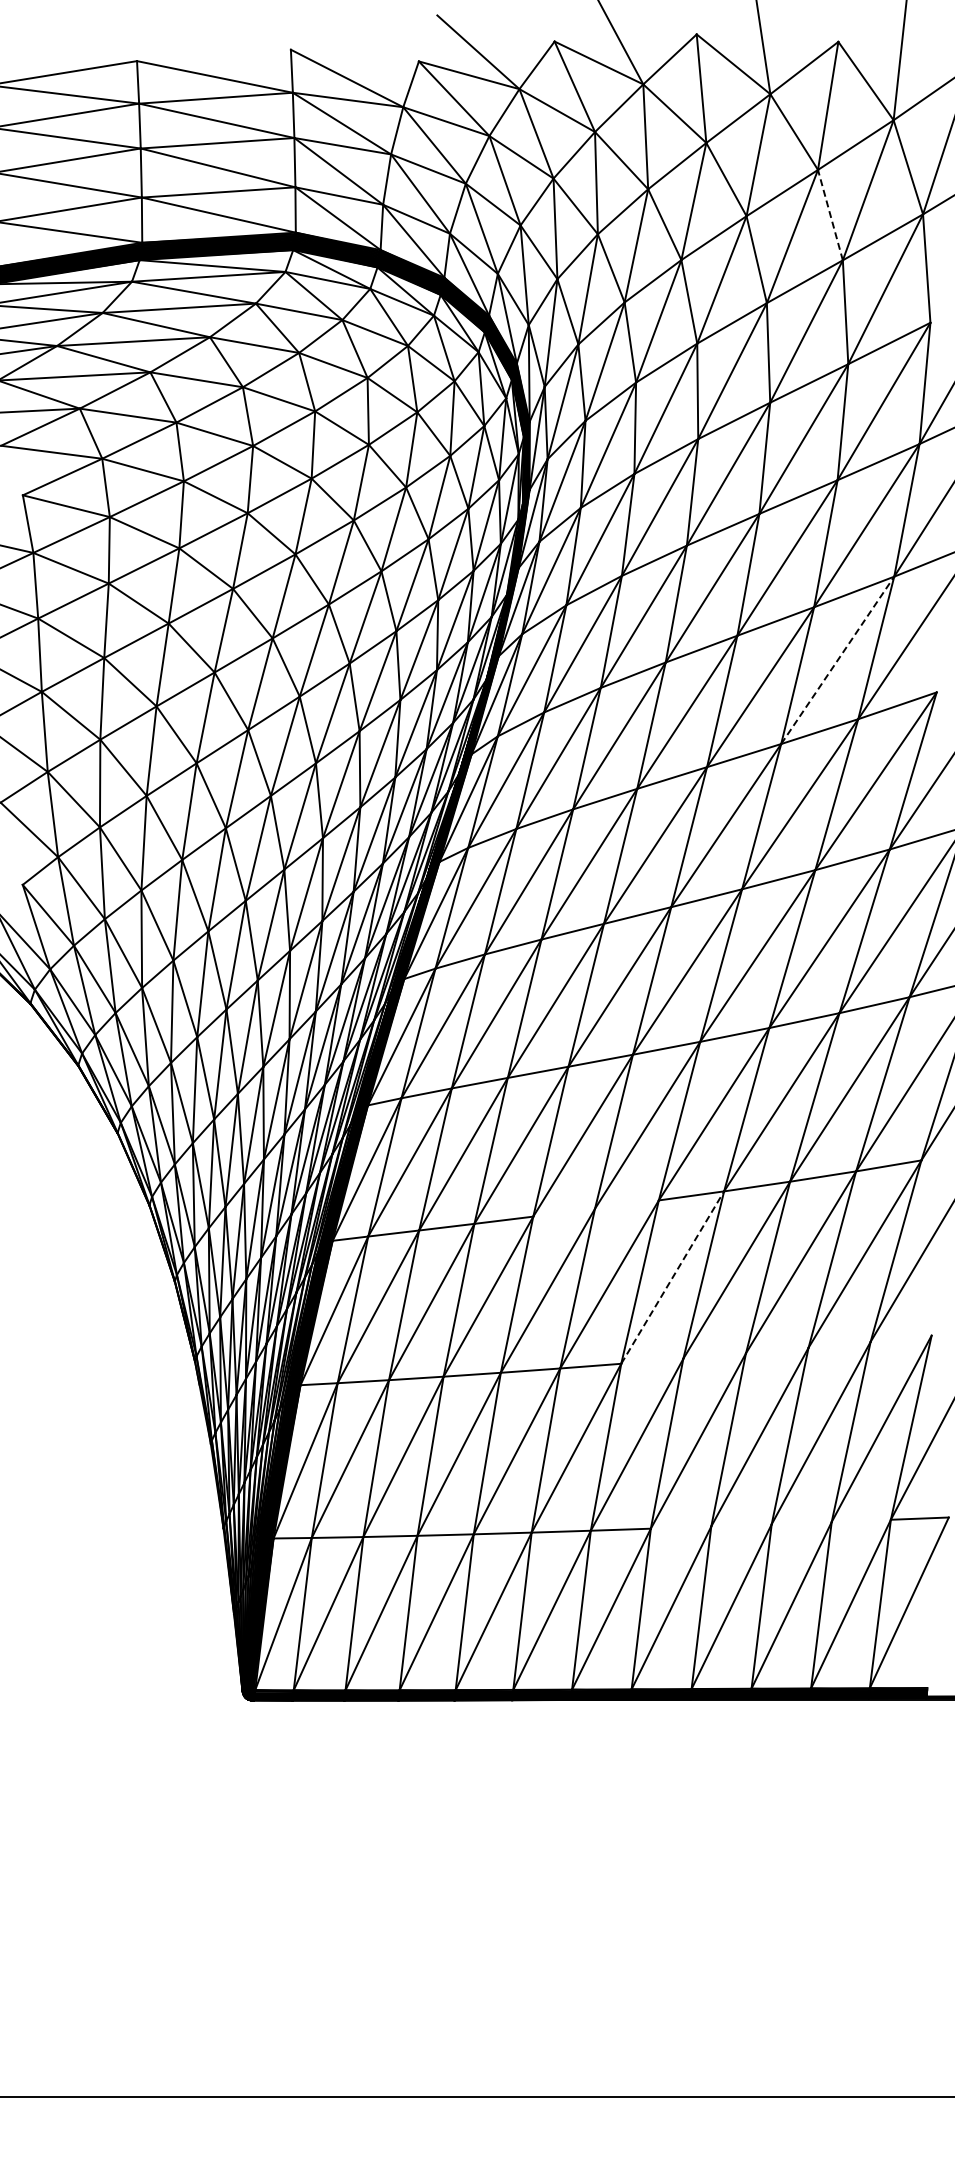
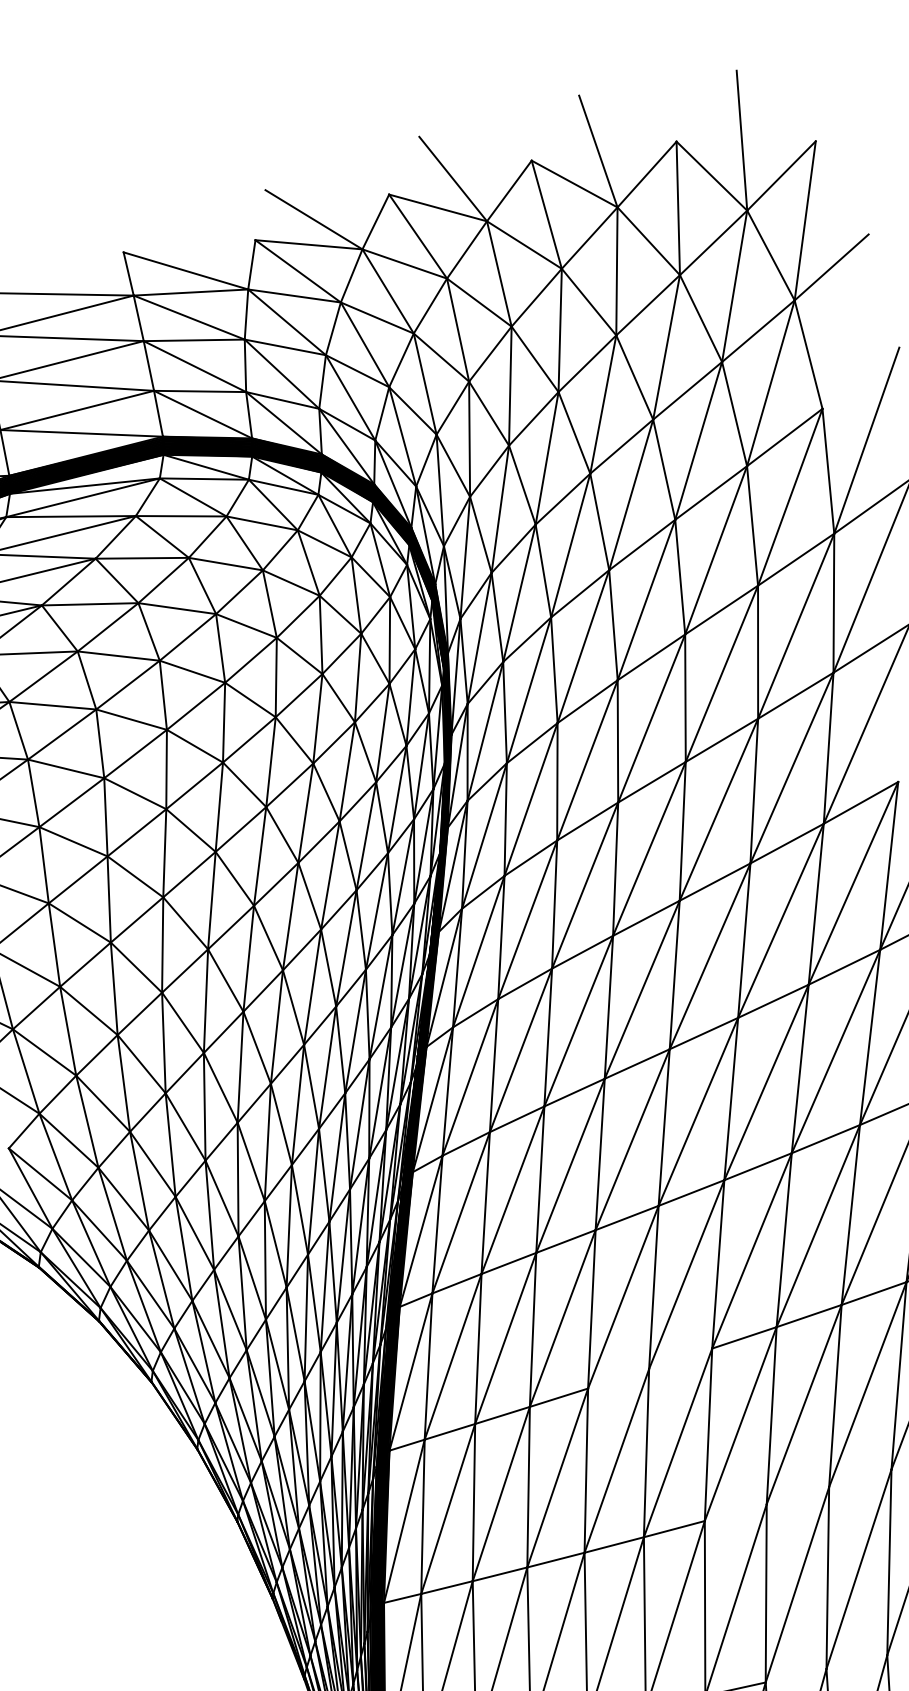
line: (830, 215) -> (701, 318), dashed -> solid
line: (837, 660) -> (791, 768), dashed -> solid
line: (672, 1277) -> (740, 1424), dashed -> solid

